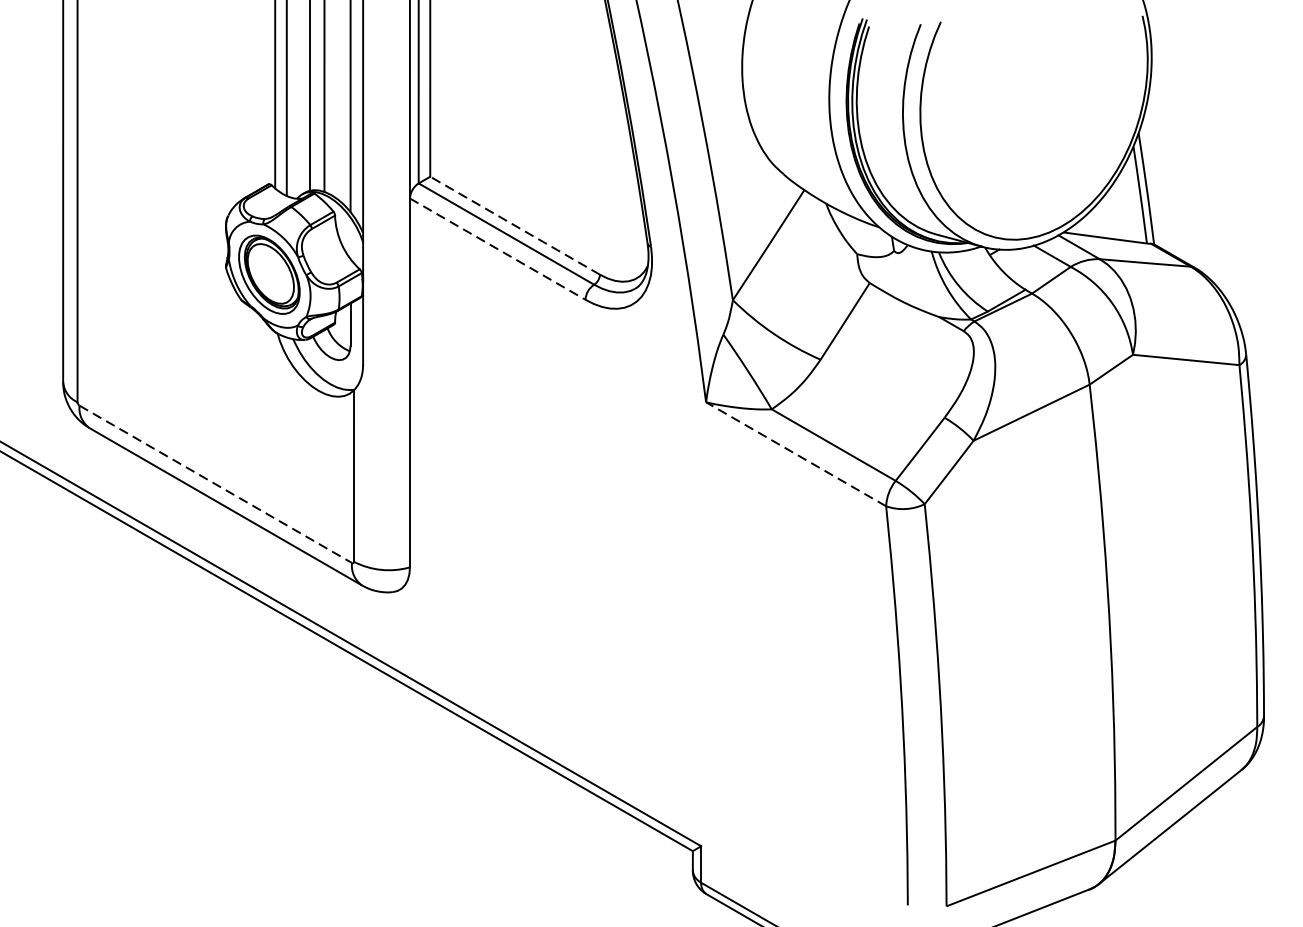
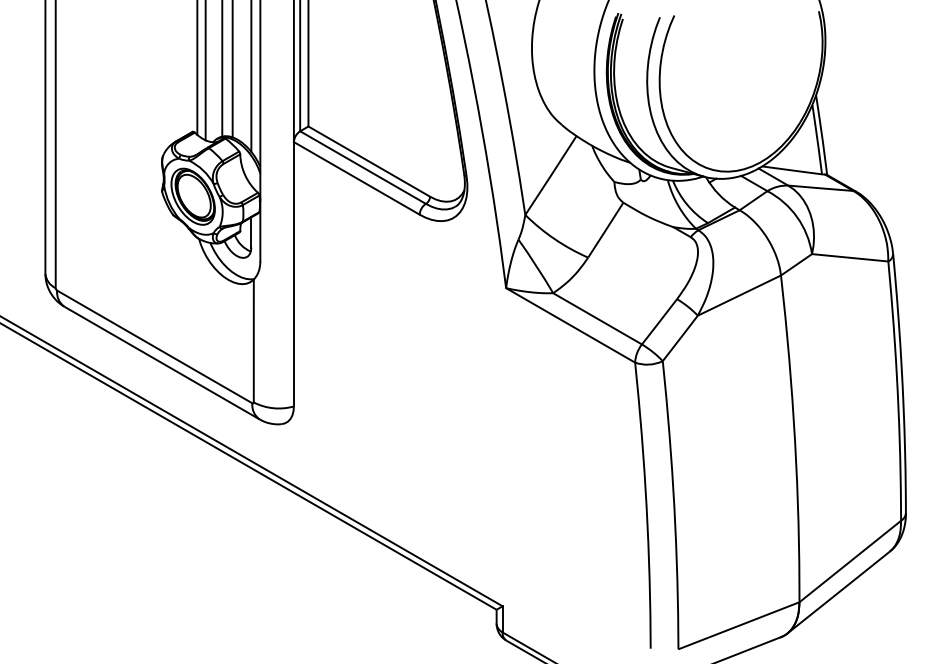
line: (514, 225) -> (368, 161), dashed -> solid
line: (497, 249) -> (356, 178), dashed -> solid
line: (795, 454) -> (570, 325), dashed -> solid
line: (215, 483) -> (154, 346), dashed -> solid

